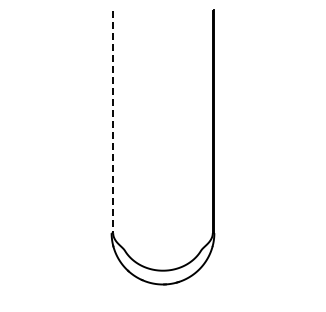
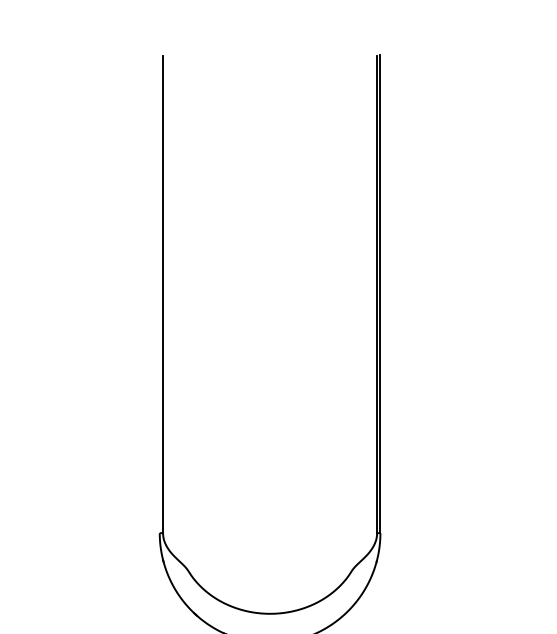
line: (113, 122) -> (163, 295), dashed -> solid

